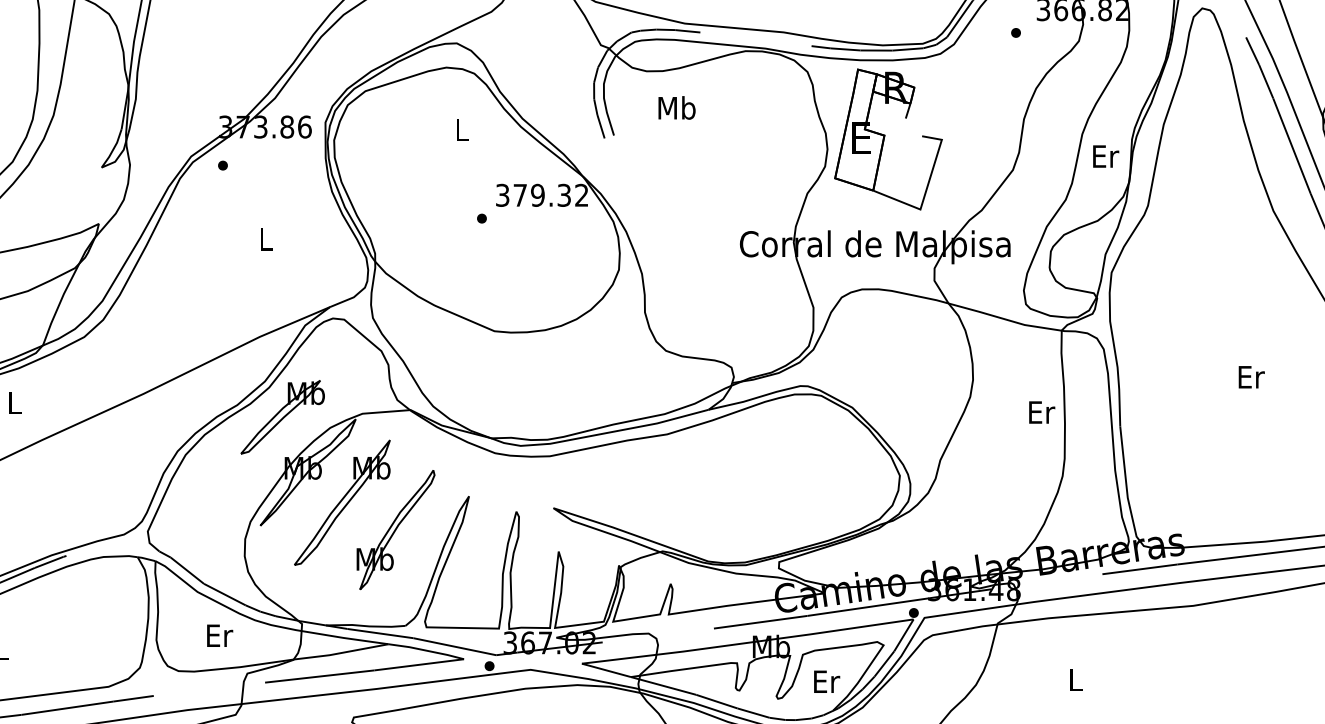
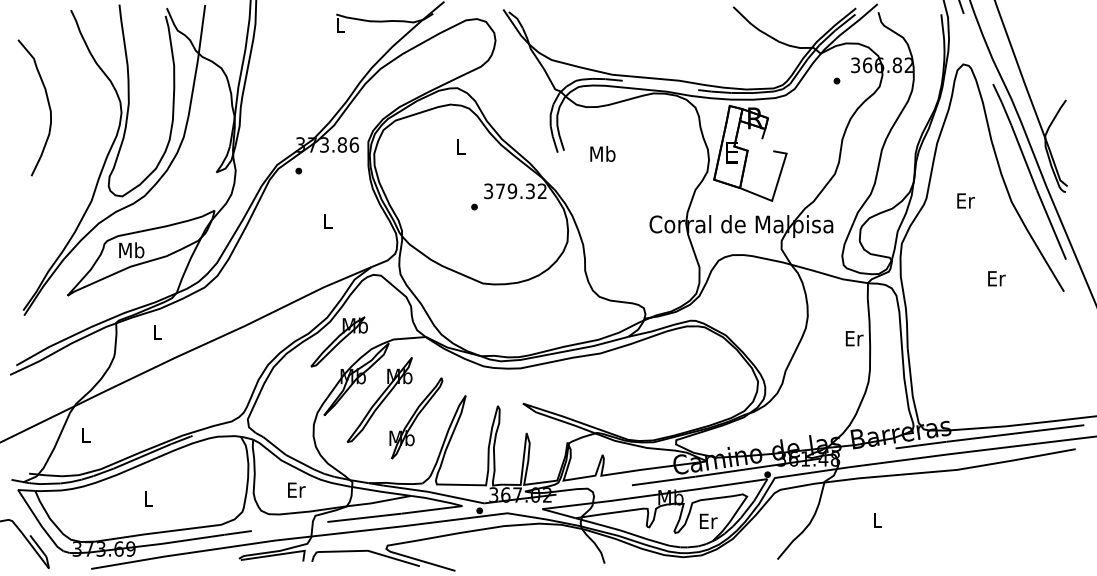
text: (676, 107) -> (602, 153), moved
text: (1105, 155) -> (965, 200), moved
text: (1251, 376) -> (996, 278), moved

